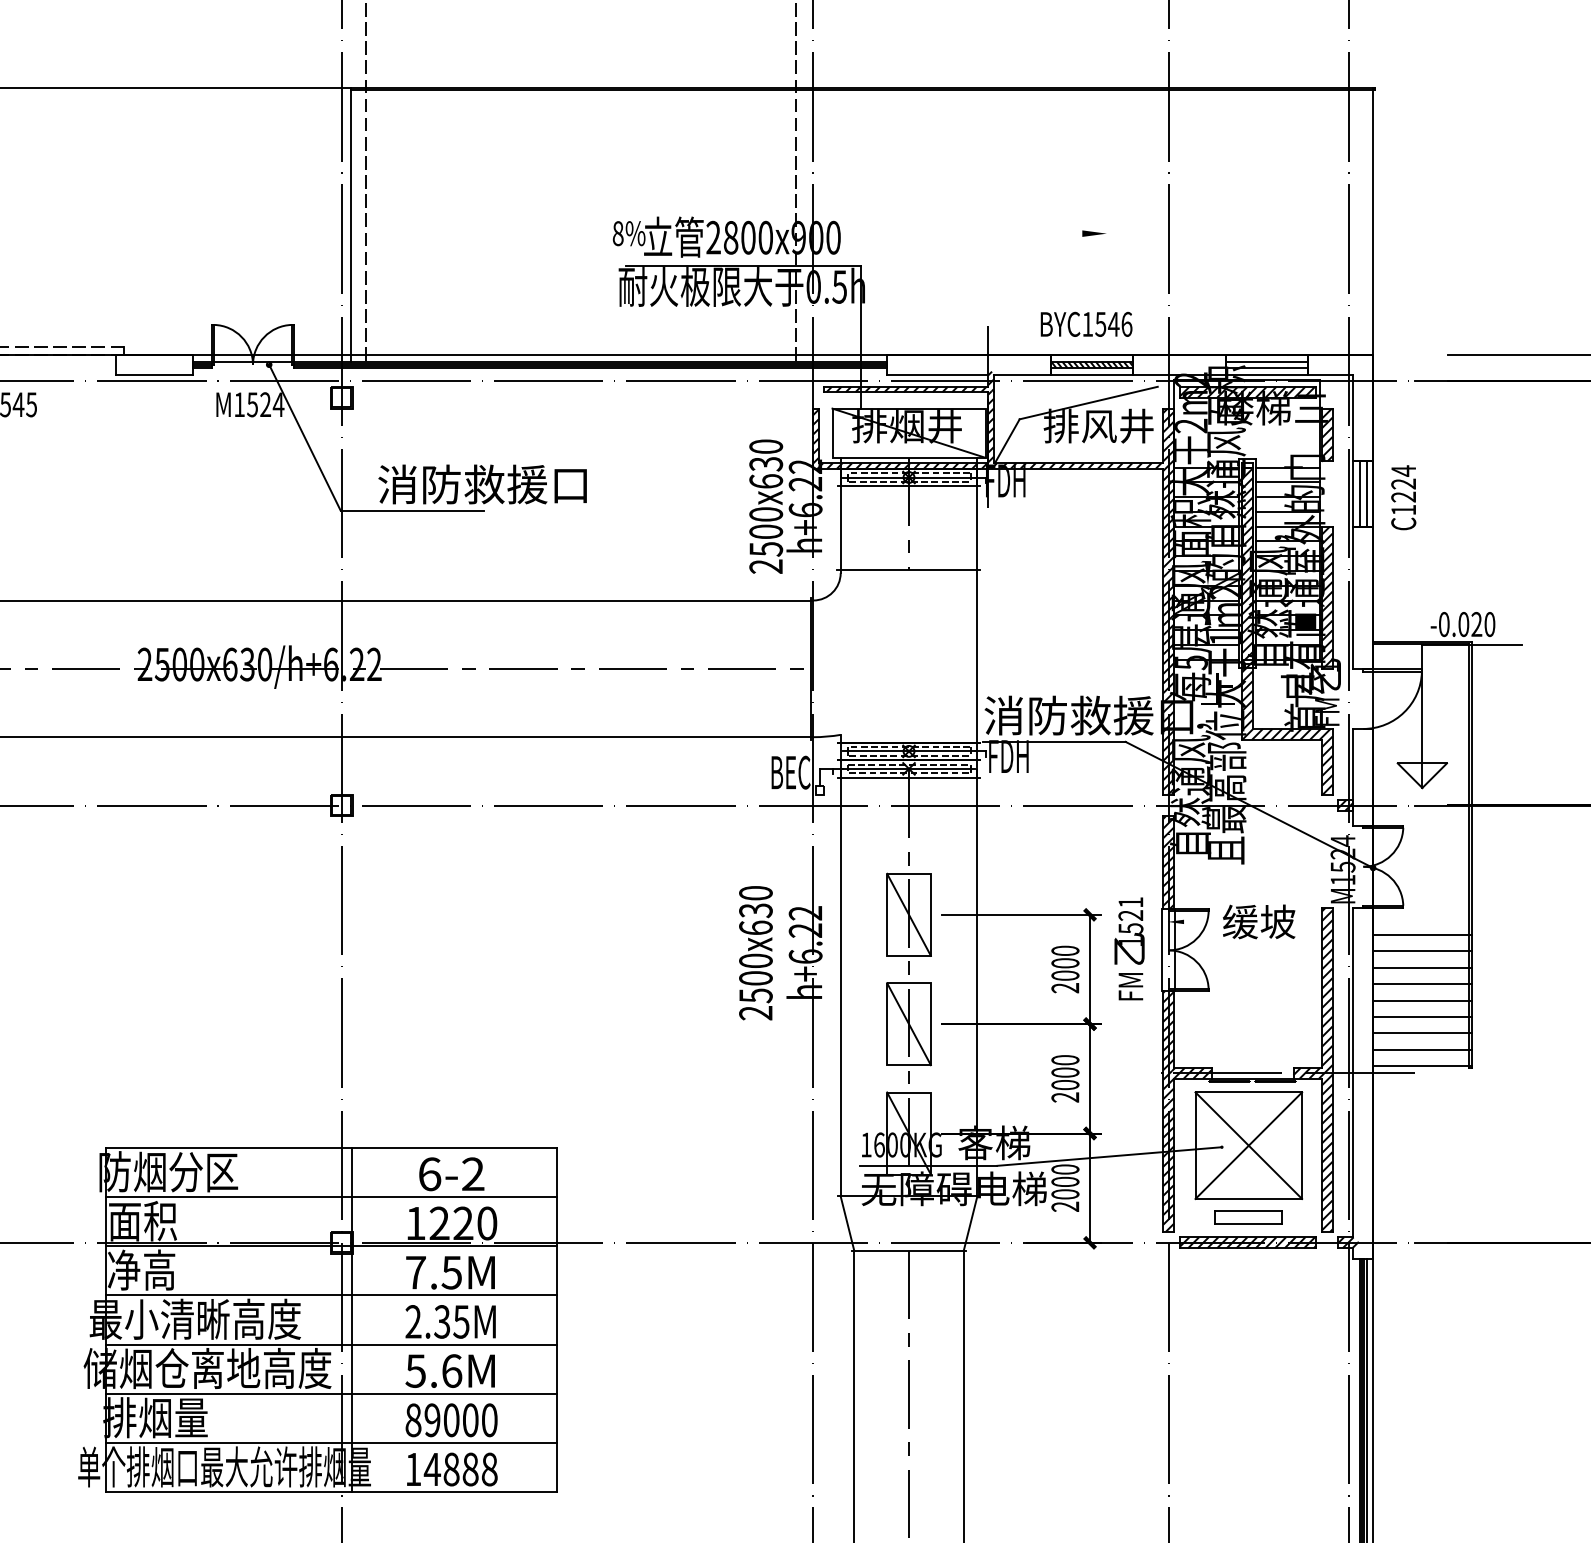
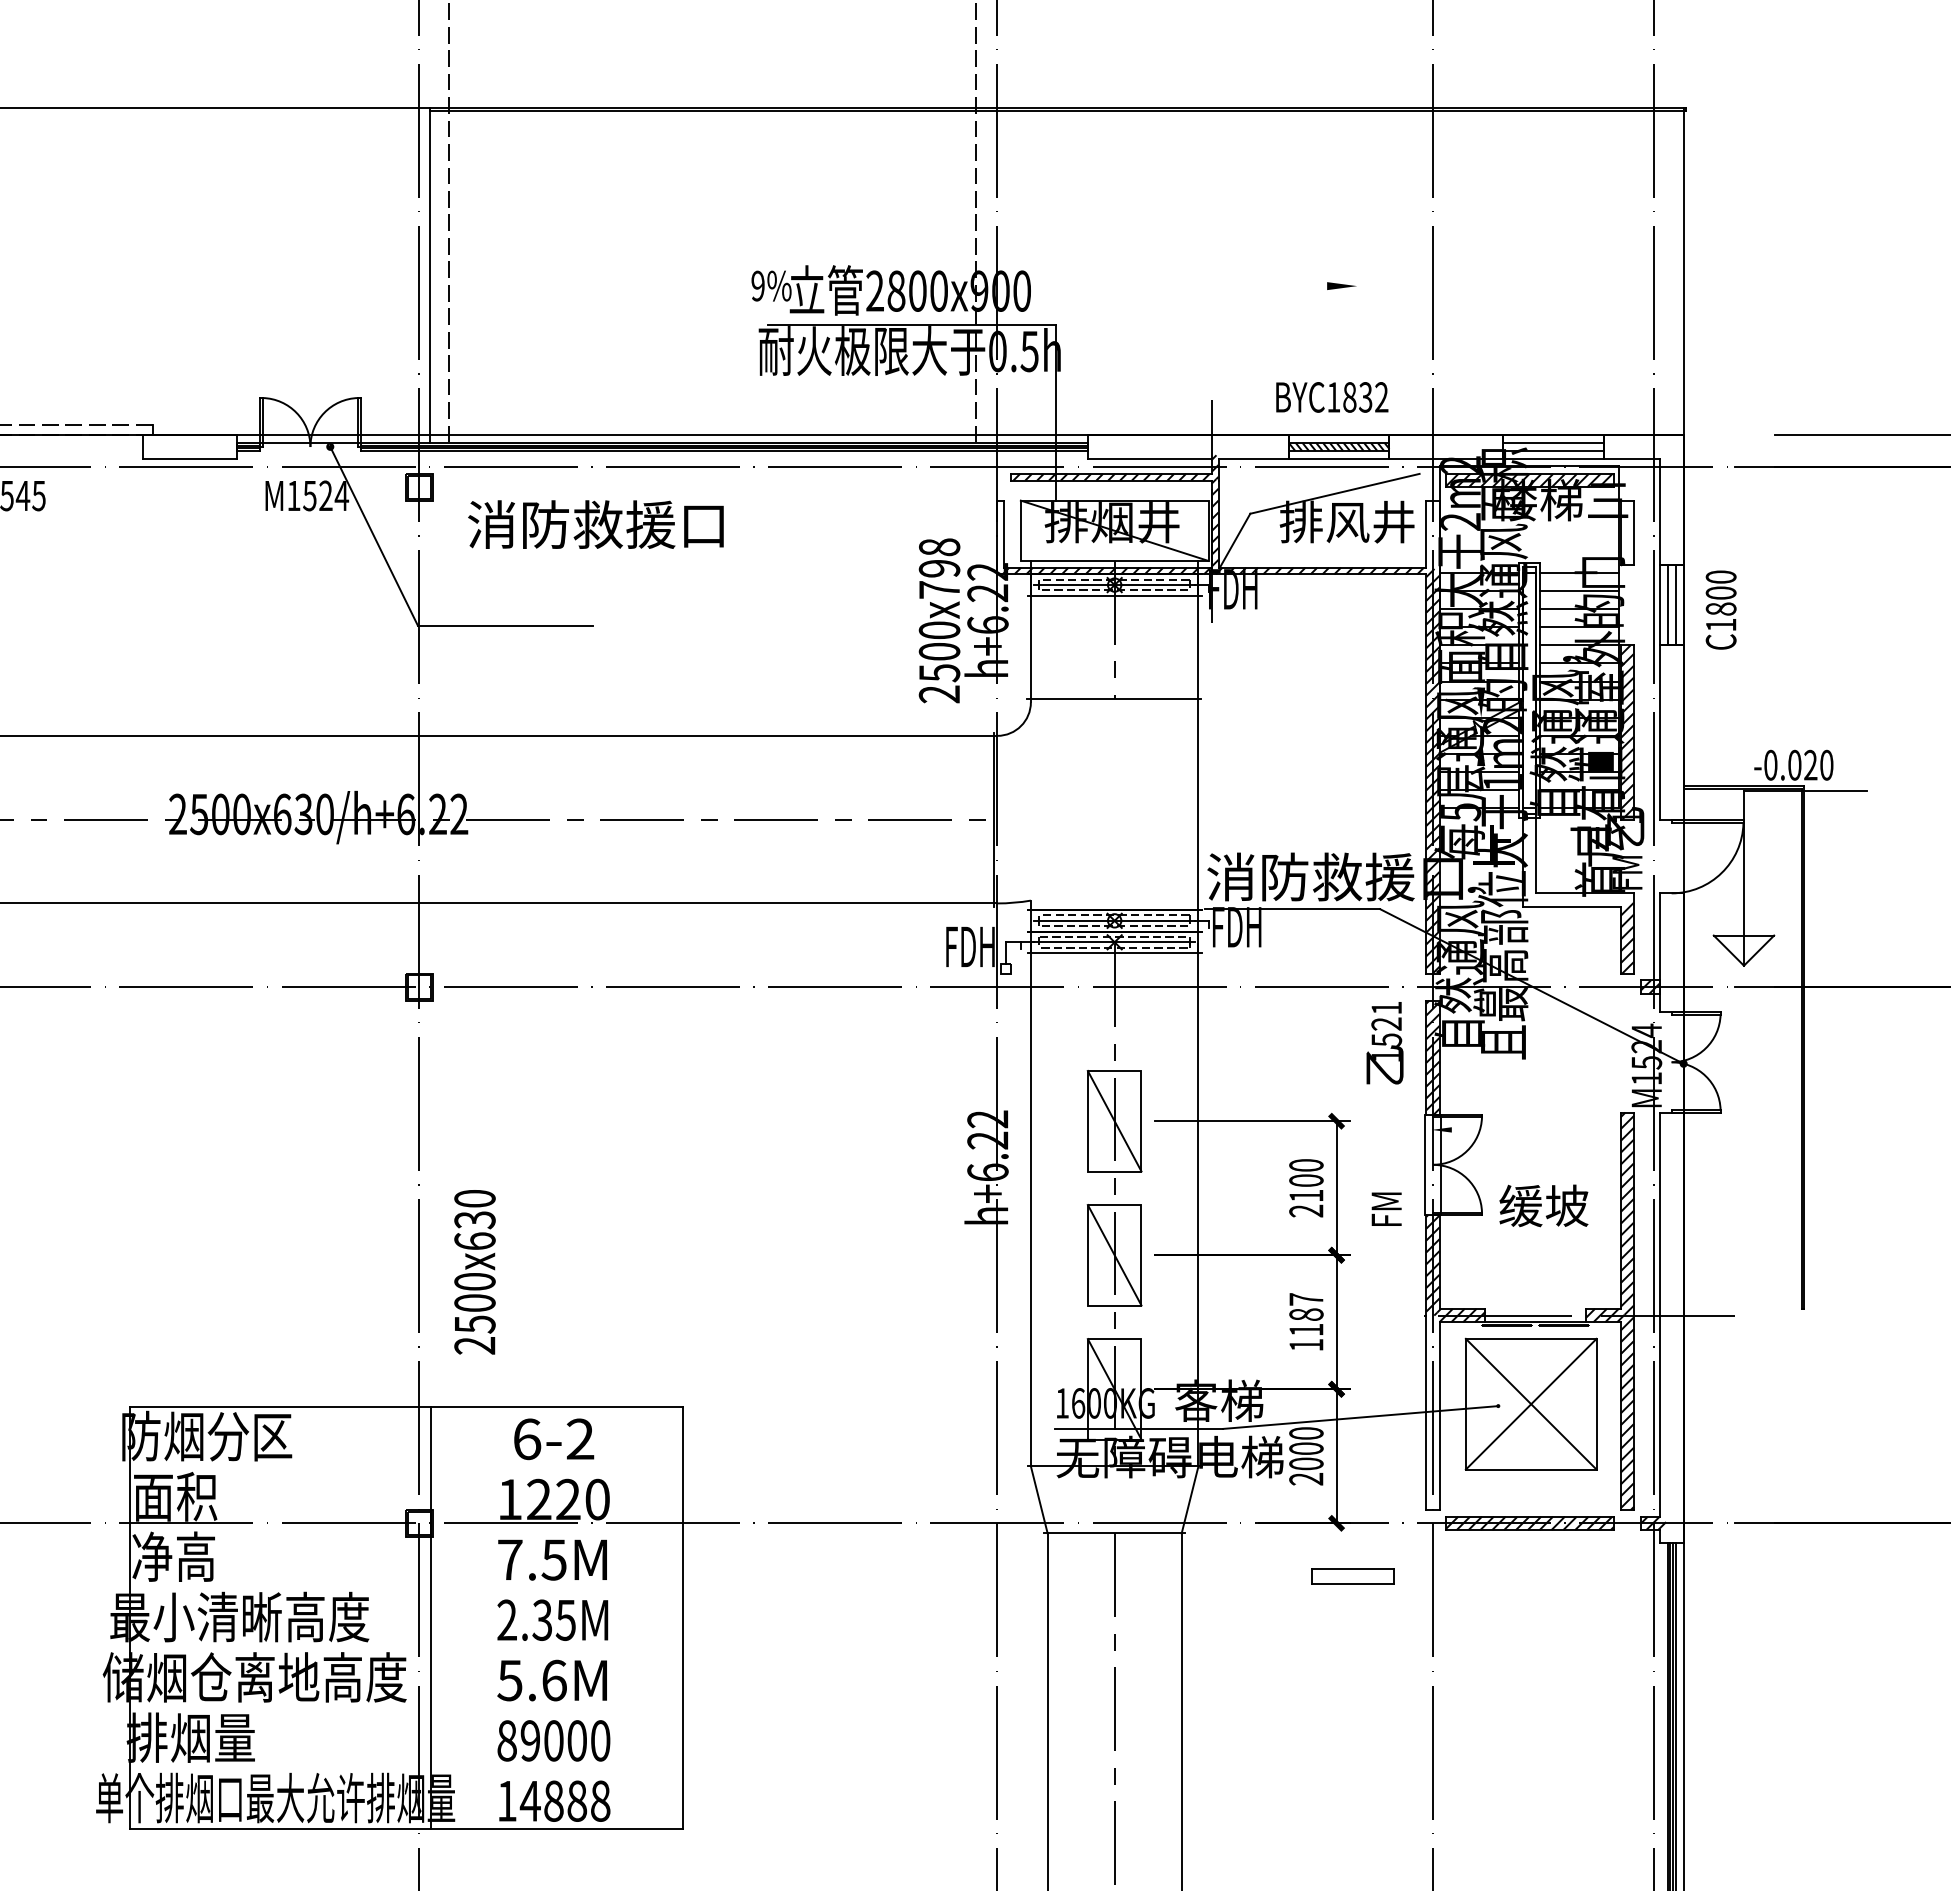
text: (617, 233) -> (757, 285), 8% -> 9%
text: (1113, 324) -> (1365, 397), BYC1546 -> BYC1832
hatch: (1327, 434) -> (1627, 532), removed
hatch: (815, 436) -> (1000, 534), removed
hatch: (1168, 436) -> (1432, 534), removed
text: (766, 463) -> (939, 568), 2500x630 -> 2500x798
text: (1403, 483) -> (1720, 592), C1224 -> C1800
text: (482, 484) -> (595, 524), moved
hatch: (1247, 599) -> (1529, 734), removed
hatch: (1286, 733) -> (1577, 899), removed
text: (792, 772) -> (971, 946), BEC -> FDH
text: (1258, 921) -> (1543, 1205), moved
text: (1129, 931) -> (1384, 1043), moved
line: (1421, 934) -> (1743, 1145), removed
line: (1421, 950) -> (1743, 1165), removed
text: (755, 953) -> (474, 1272), moved
line: (1421, 968) -> (1743, 1186), removed
text: (1065, 975) -> (1306, 1195), 2000 -> 2100
line: (1421, 984) -> (1743, 1206), removed
line: (1421, 1000) -> (1743, 1226), removed
line: (1421, 1017) -> (1743, 1246), removed
line: (1421, 1033) -> (1743, 1266), removed
line: (1421, 1049) -> (1743, 1286), removed
line: (1421, 1065) -> (1743, 1306), removed
text: (1065, 1079) -> (1306, 1322), 2000 -> 1187
hatch: (1168, 1152) -> (1432, 1412), removed
line: (330, 1197) -> (405, 1467), removed
part: (1248, 1217) -> (1352, 1576), moved
line: (330, 1246) -> (405, 1527), removed
line: (330, 1295) -> (405, 1587), removed
line: (330, 1344) -> (405, 1647), removed
line: (330, 1393) -> (405, 1708), removed
line: (330, 1442) -> (405, 1768), removed

